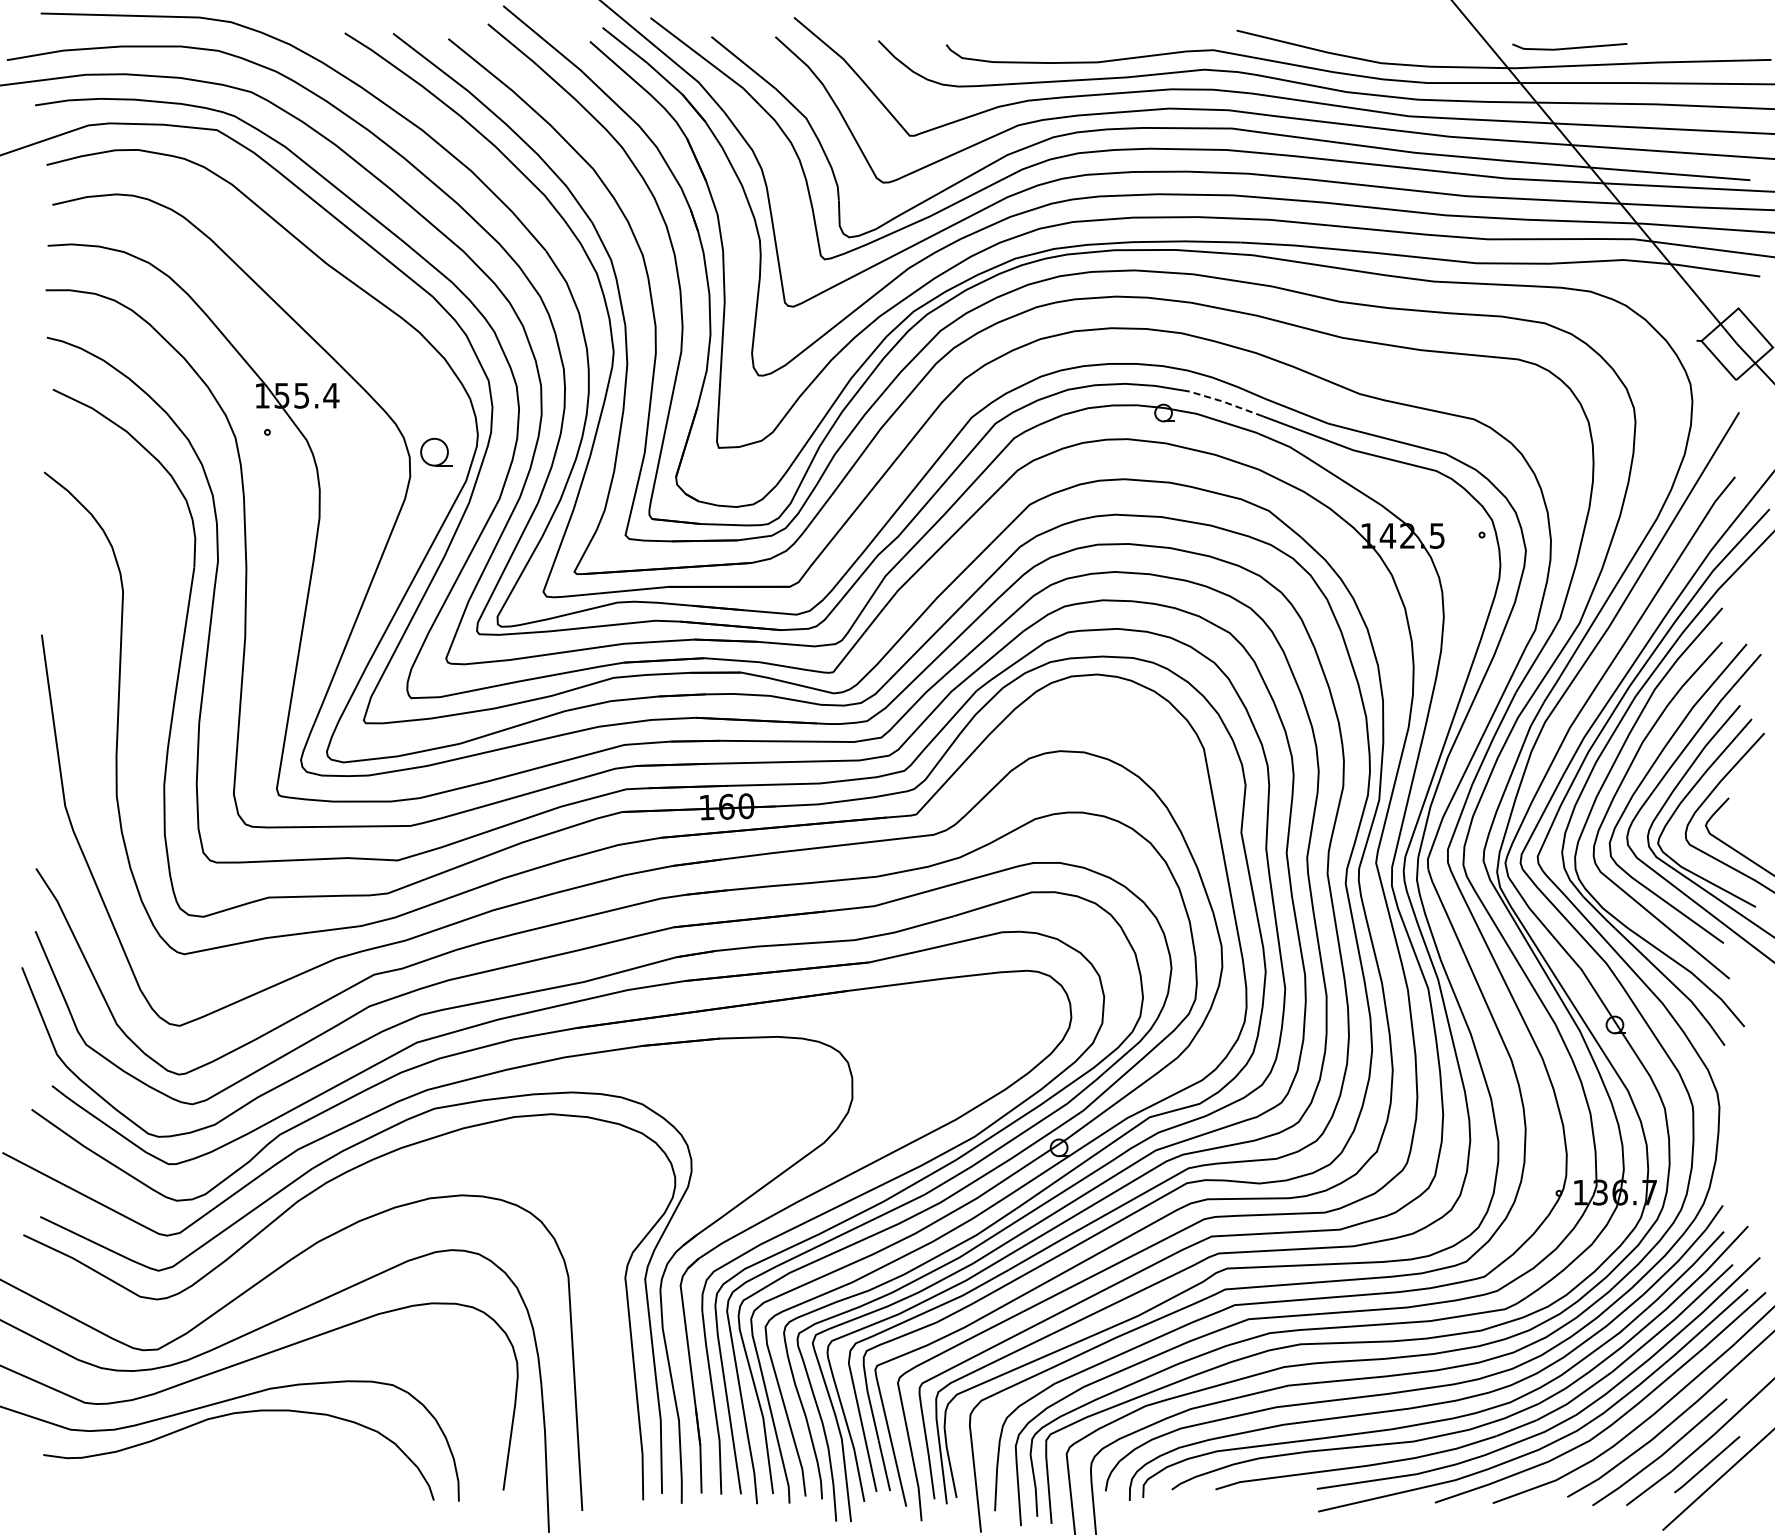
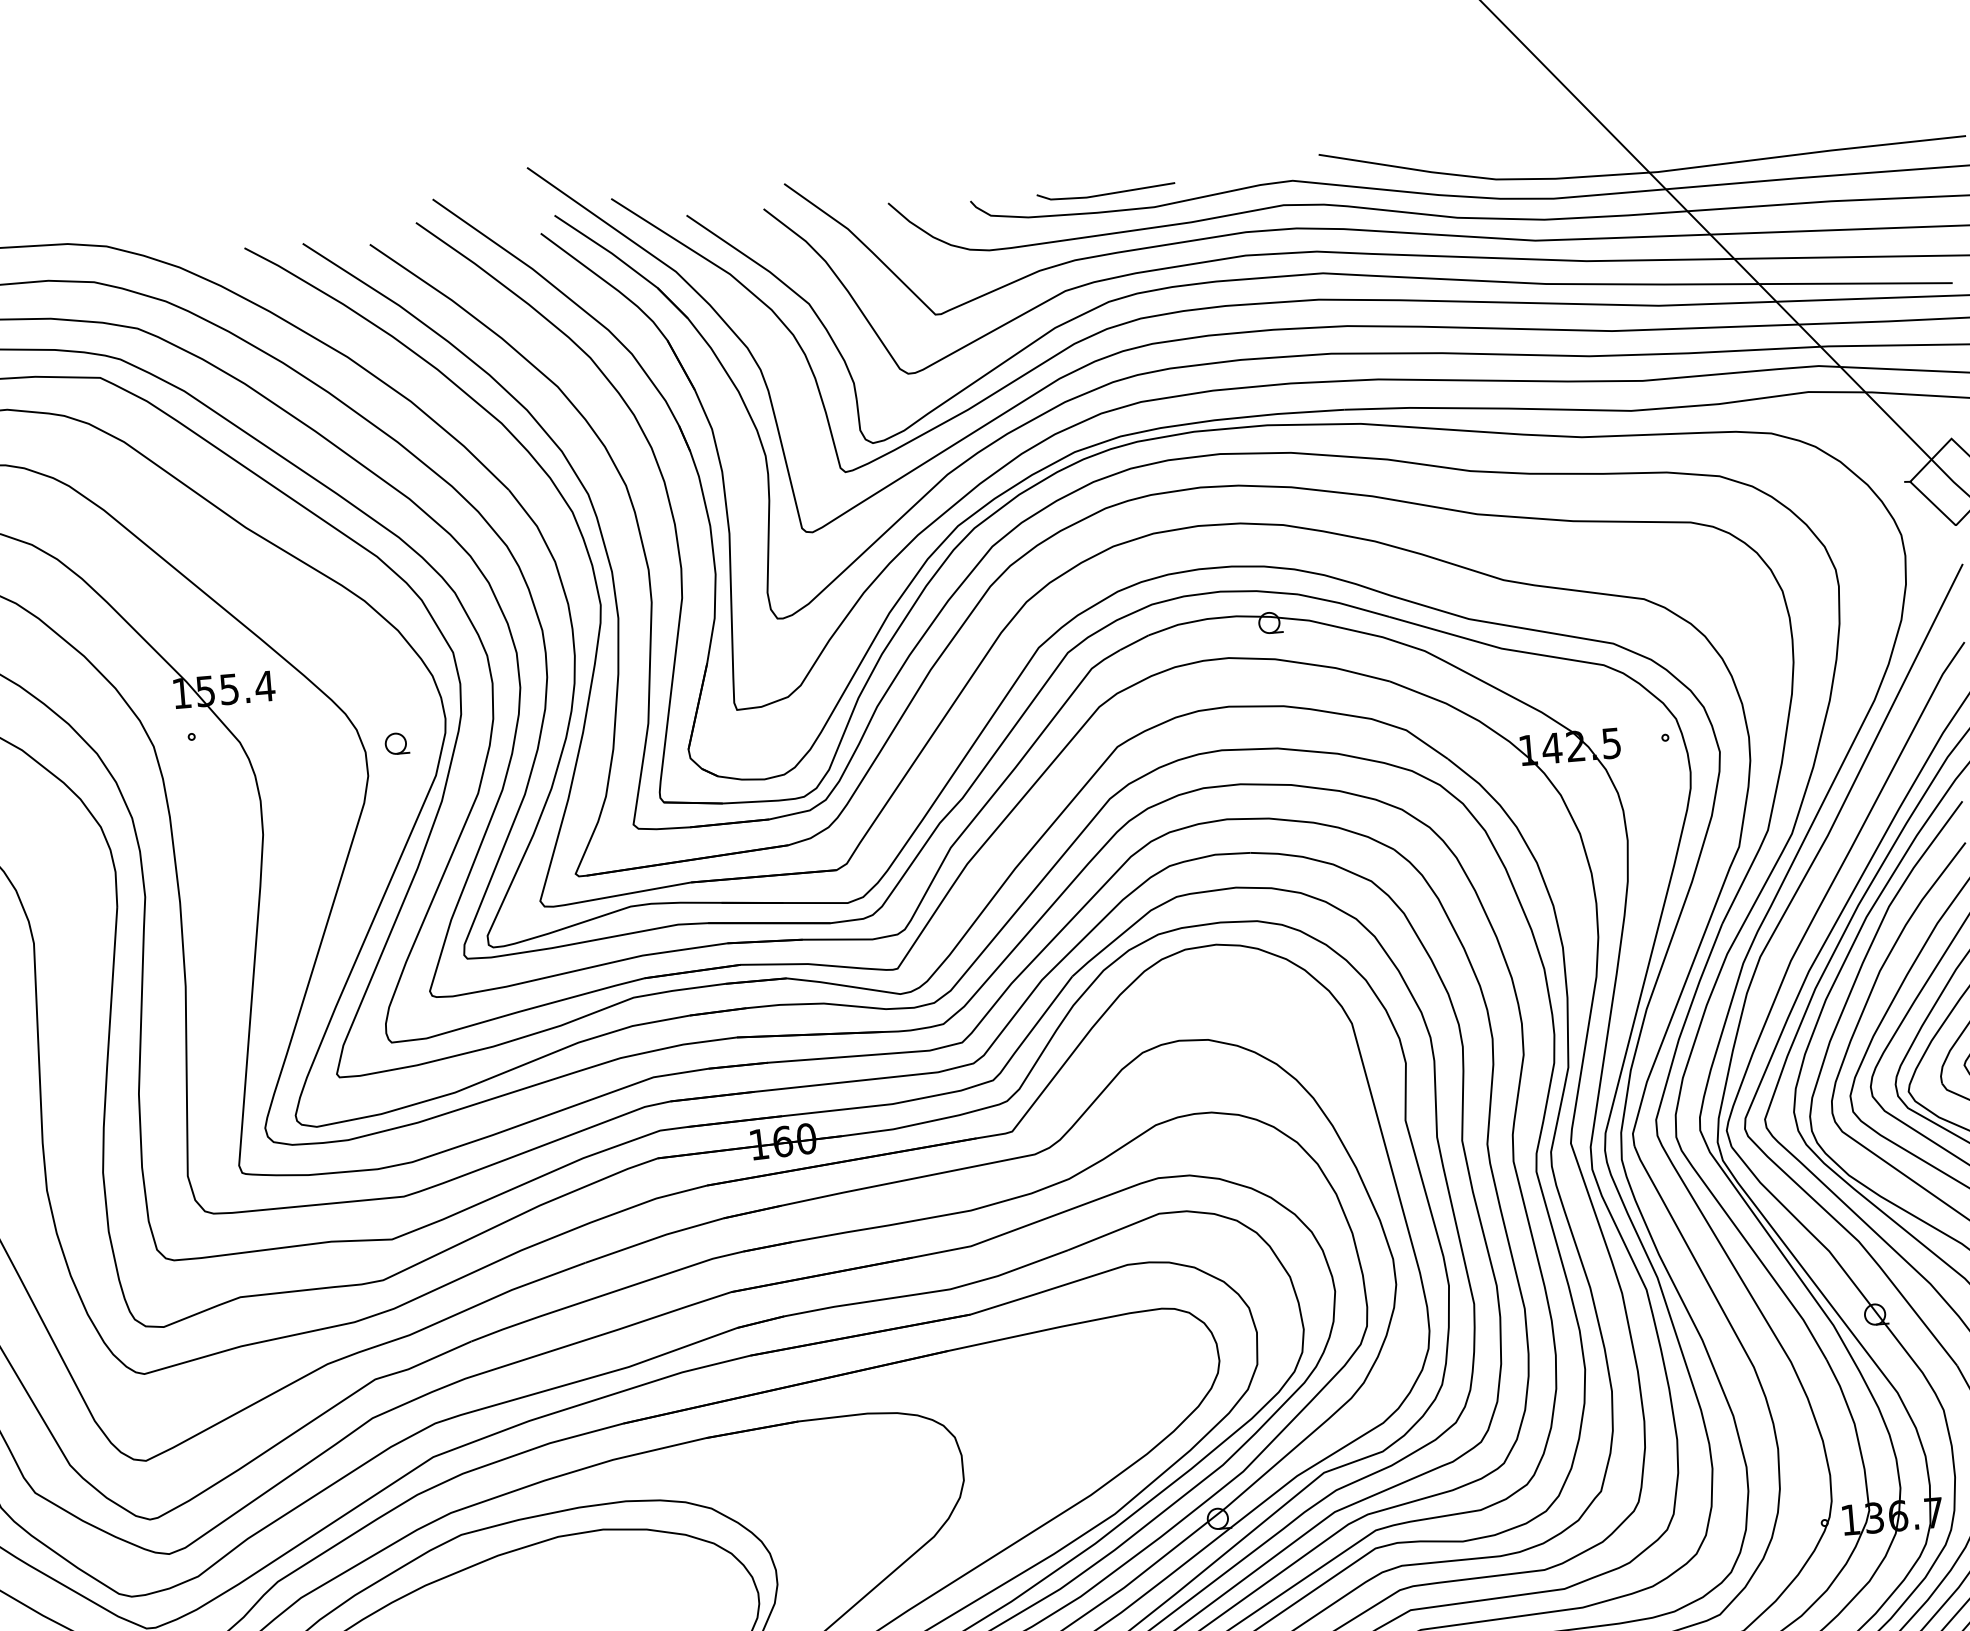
line: (1569, 47) -> (1105, 193), moved
line: (1225, 402) -> (1342, 604), dashed -> solid
part: (436, 451) -> (397, 742), size x0.62

